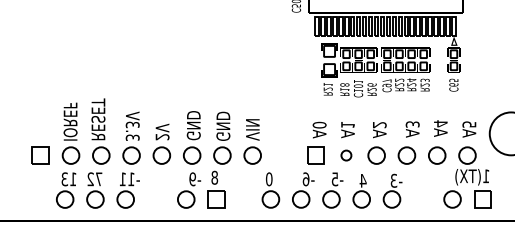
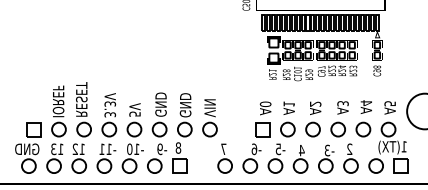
text: (453, 82) -> (376, 68), C65 -> C98
text: (371, 84) -> (308, 70), R26 -> R29
text: (344, 89) -> (286, 74), R18 -> R28
text: (162, 137) -> (135, 114), 2V -> 5V
circle: (346, 155) -> (287, 129), size x1.67
text: (99, 179) -> (82, 149), 72 -> 12
text: (269, 179) -> (223, 149), 0 -> 7
part: (32, 190) -> (26, 158), added
part: (159, 190) -> (132, 158), added
part: (422, 190) -> (351, 158), added

